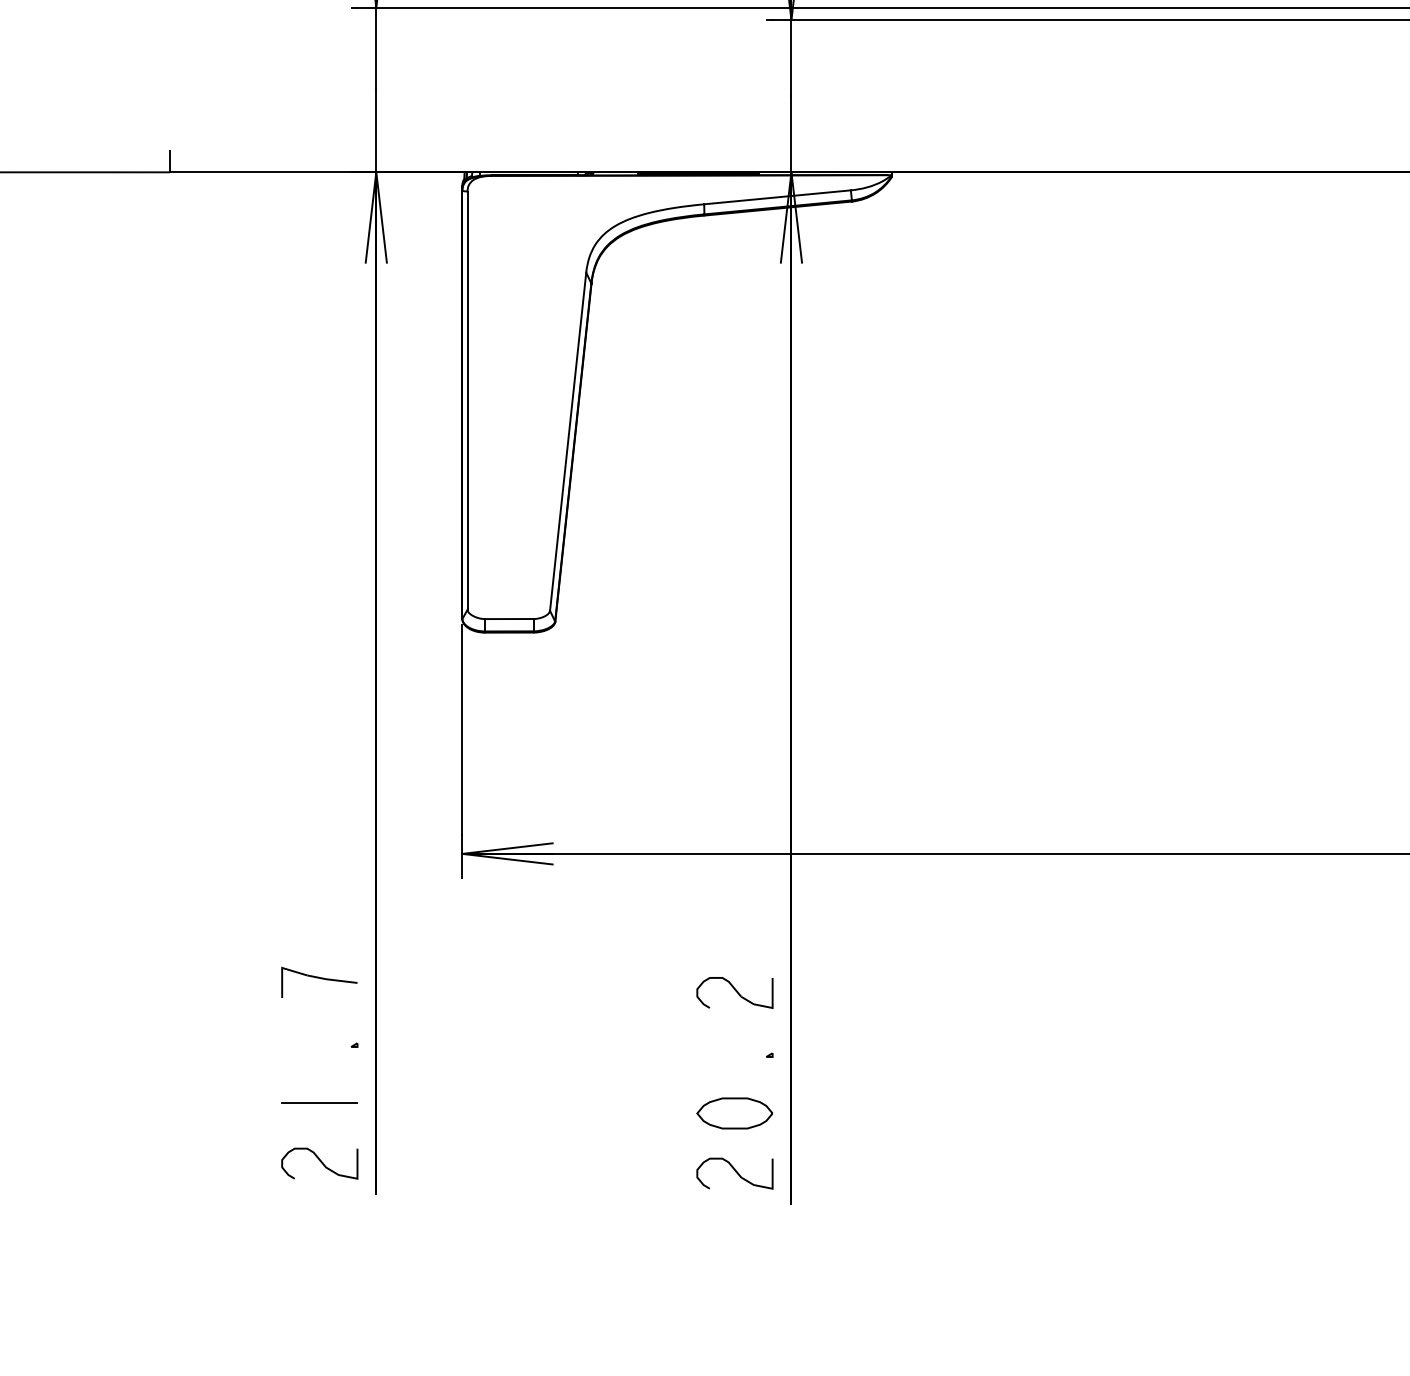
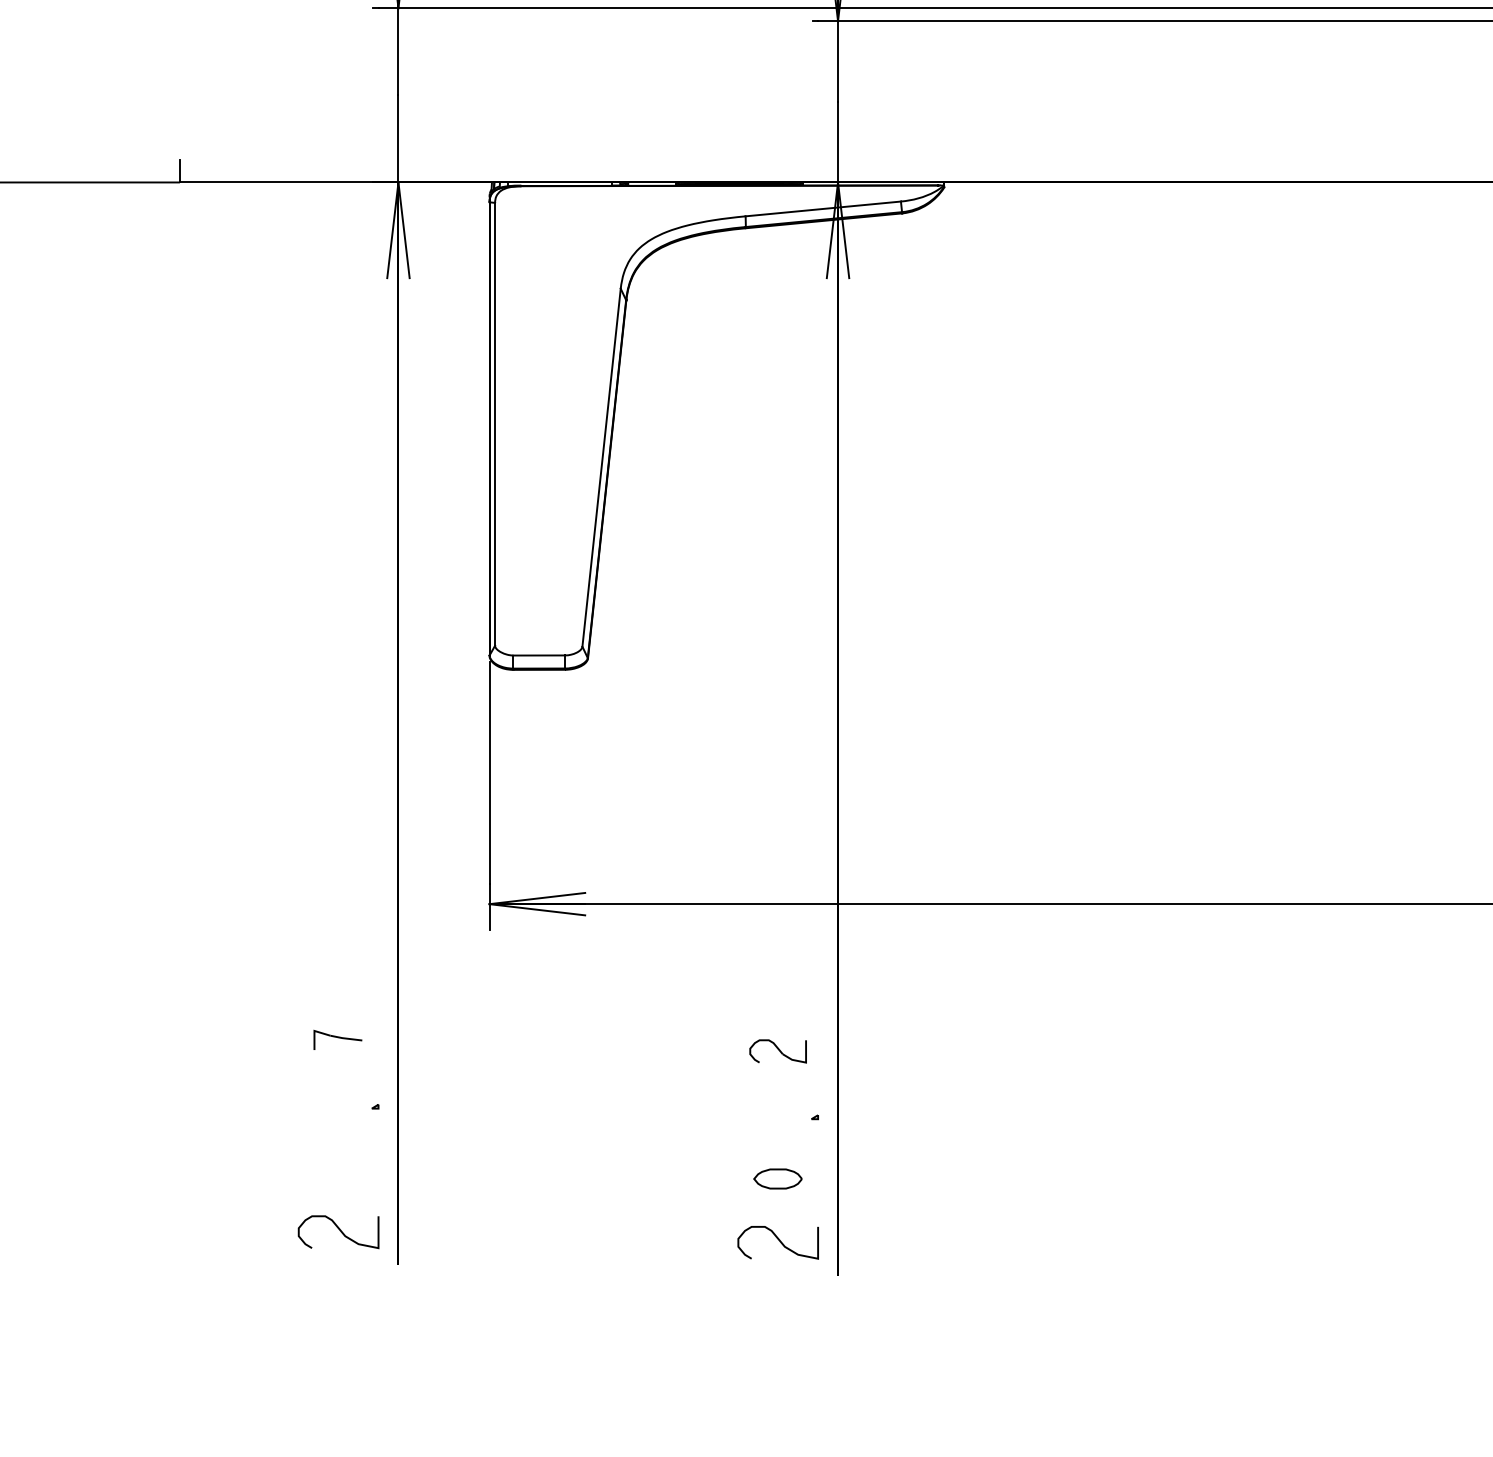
part: (318, 981) -> (337, 1039), size x0.6
part: (734, 993) -> (777, 1051), size x0.7
line: (319, 1103) -> (338, 1168), removed
part: (734, 1112) -> (777, 1178), size x0.6

